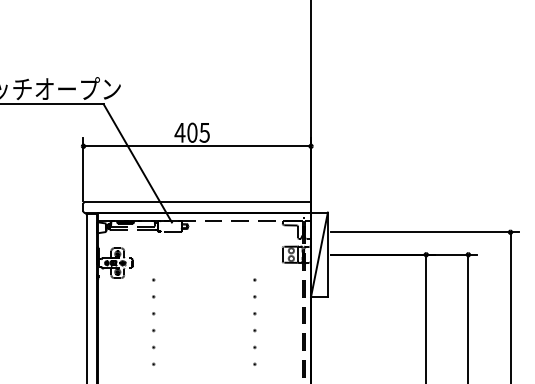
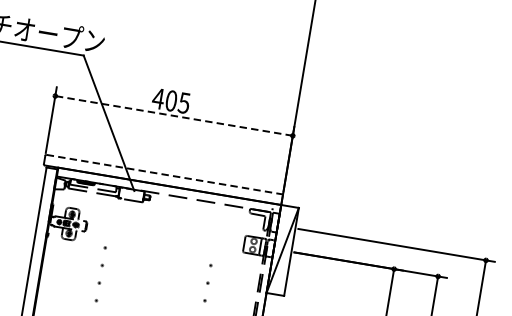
line: (197, 146) -> (174, 116), solid -> dashed
line: (198, 202) -> (165, 174), solid -> dashed

